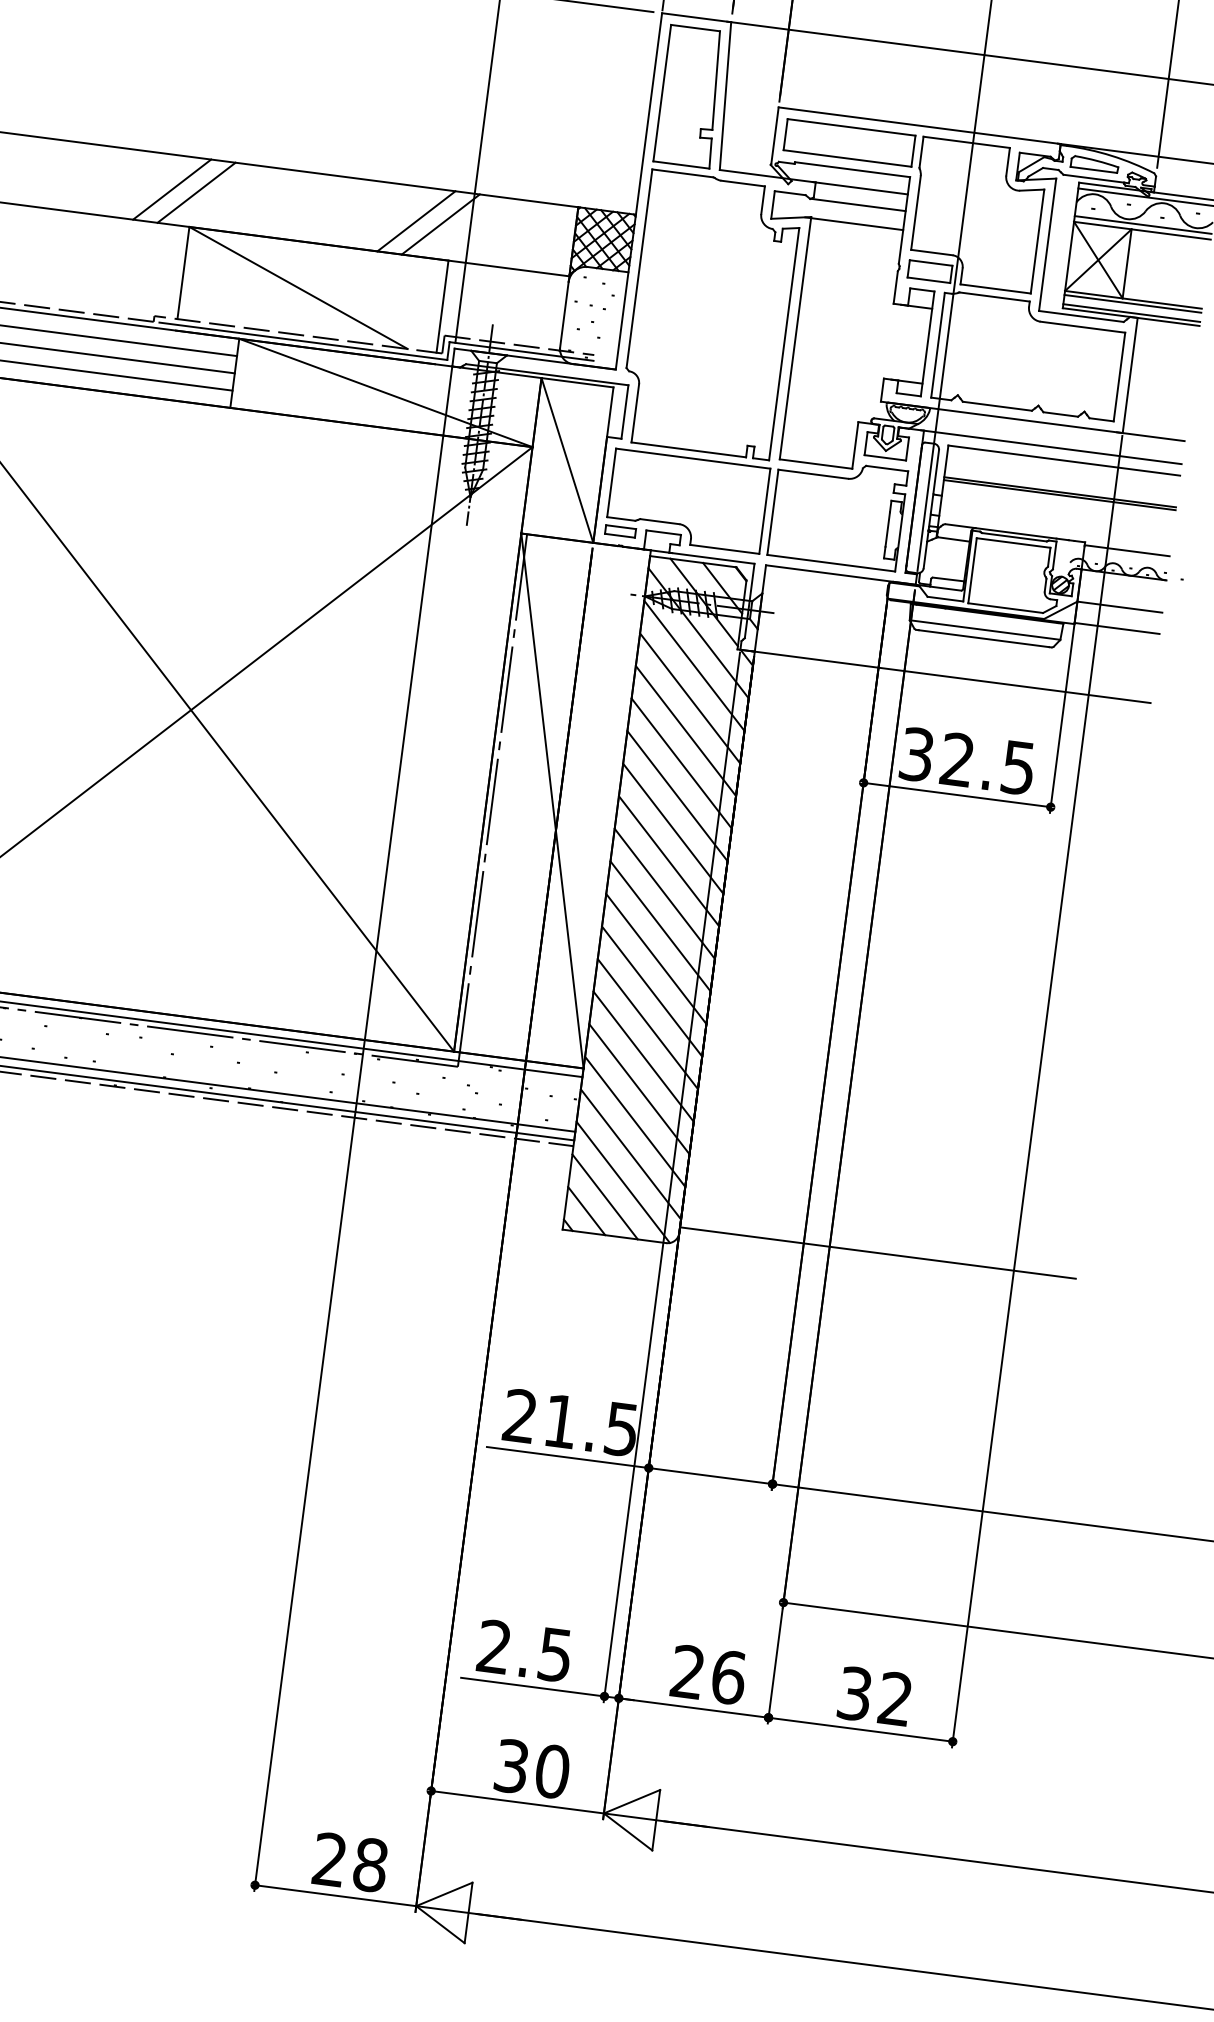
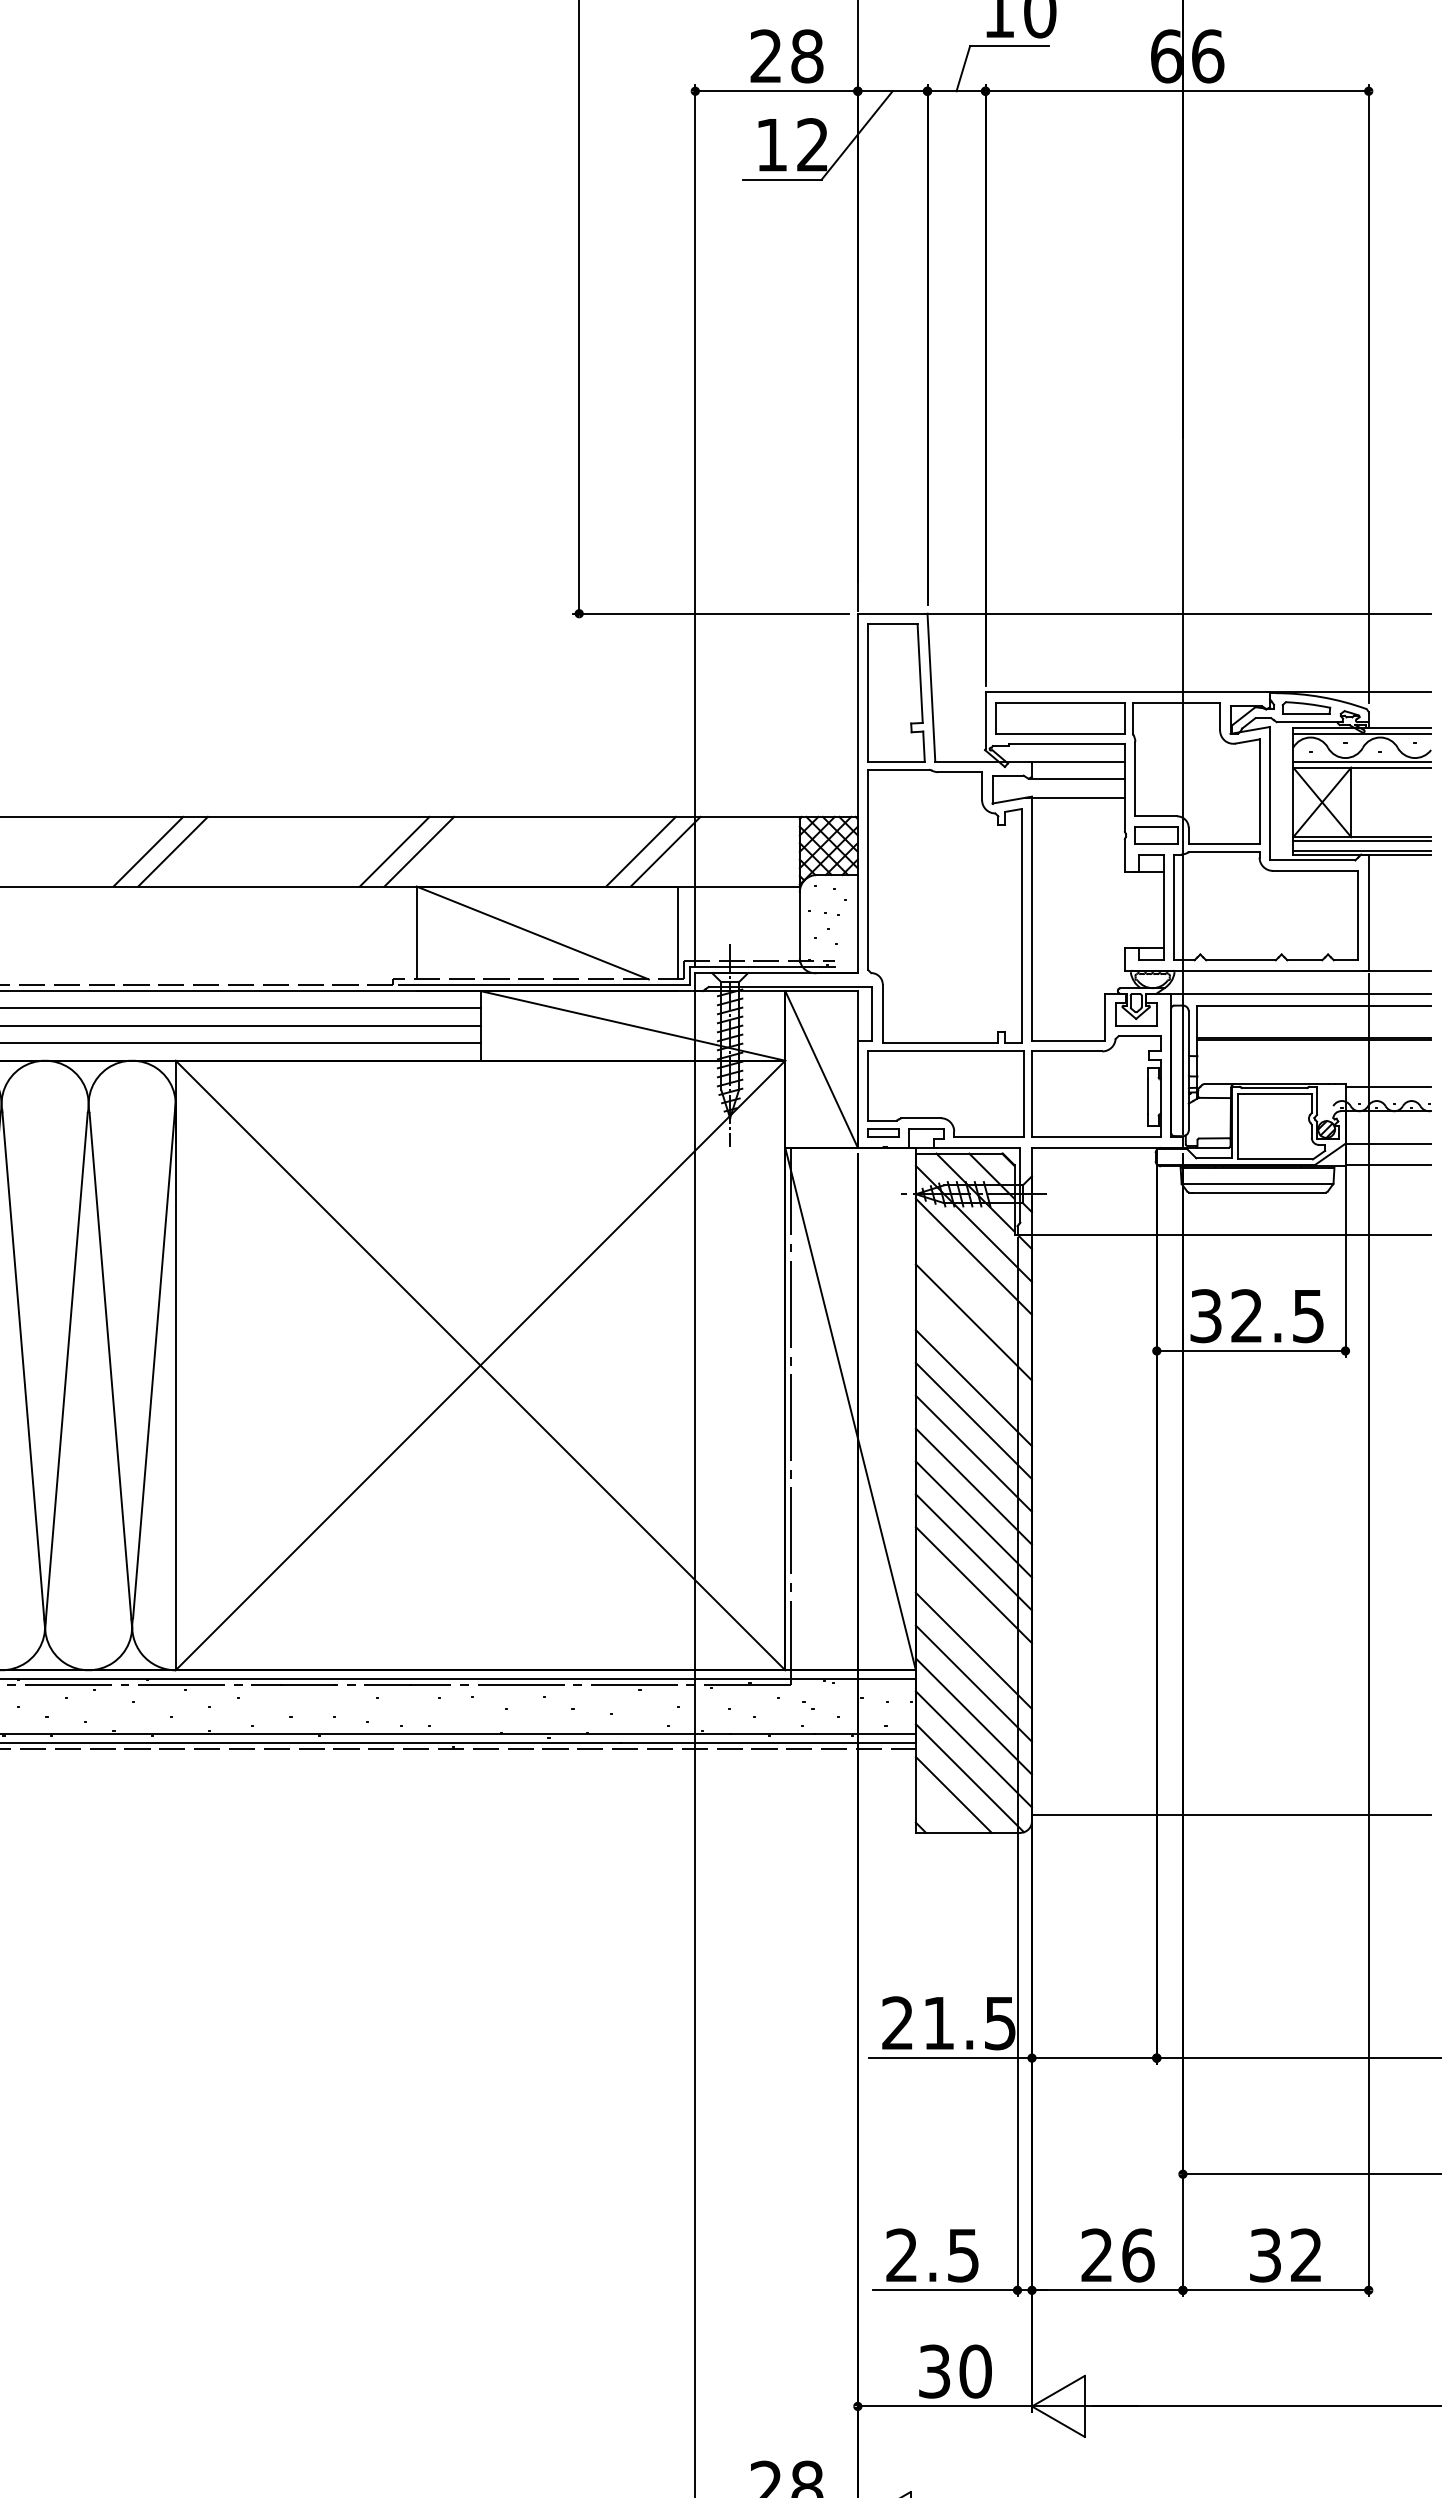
line: (689, 698) -> (973, 1289), removed
line: (681, 763) -> (973, 1355), removed
line: (647, 1023) -> (973, 1617), removed
line: (585, 1210) -> (936, 1810), removed

